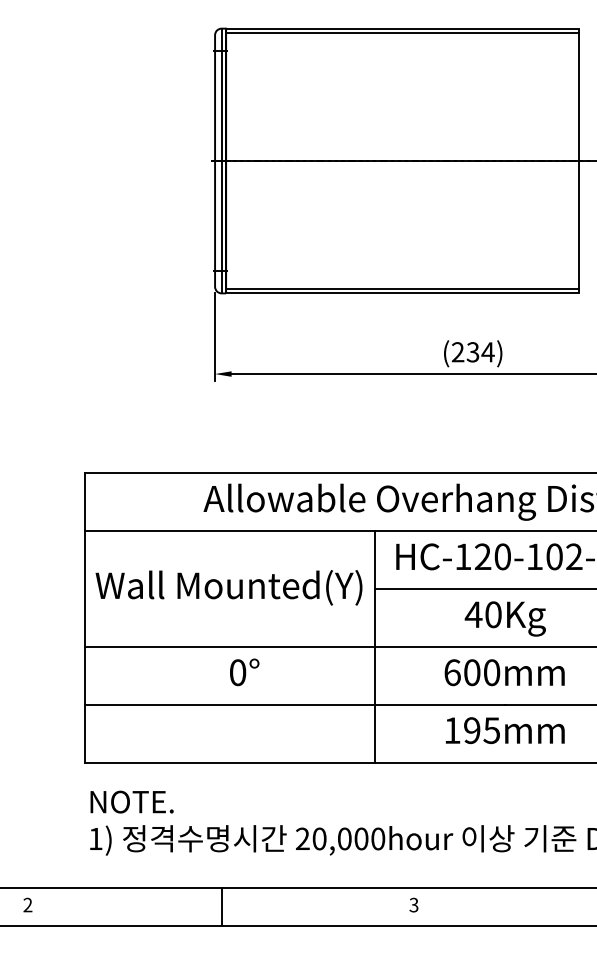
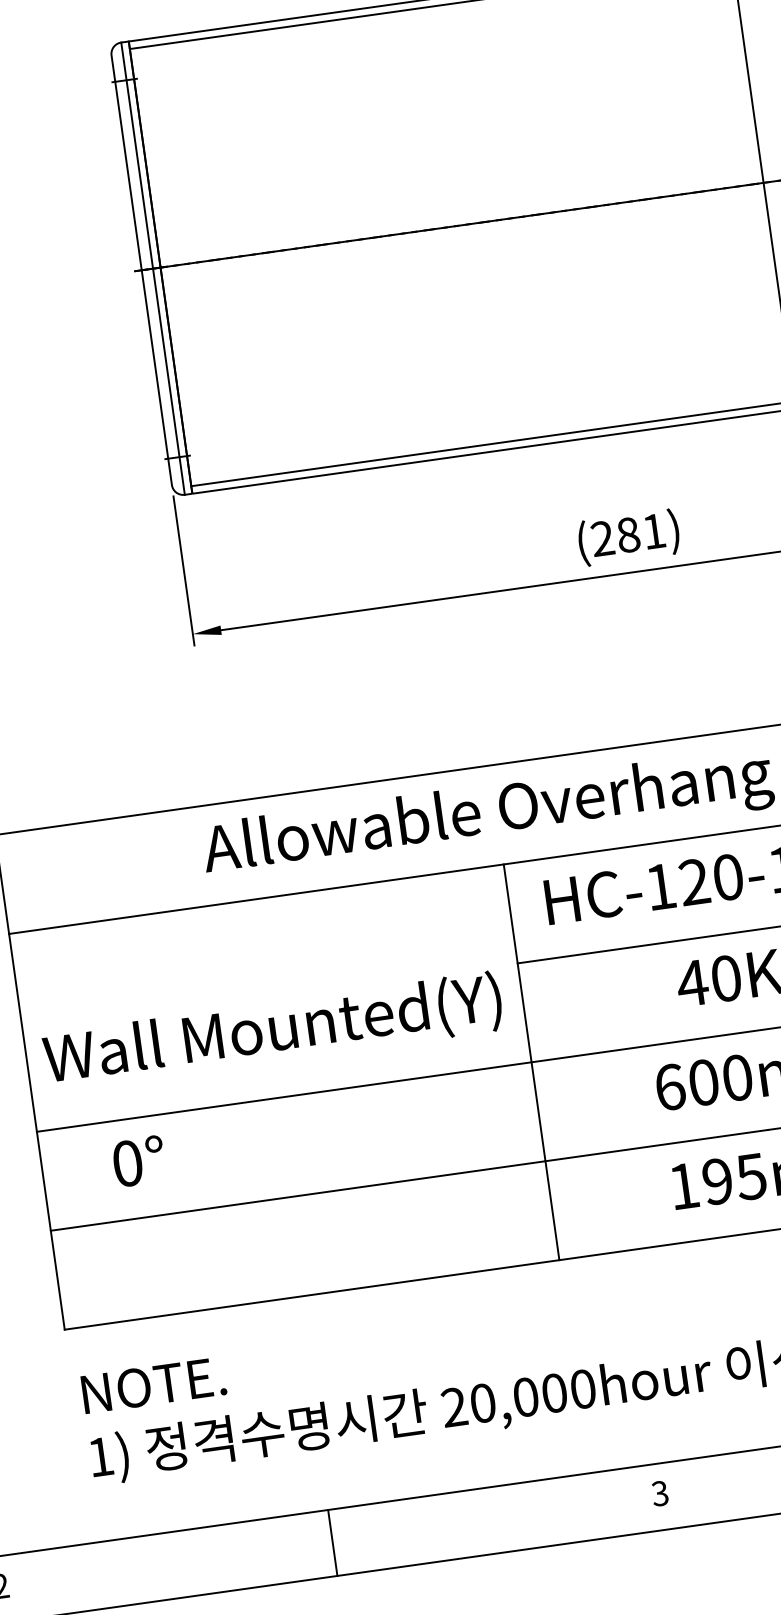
text: (480, 352) -> (641, 533), (234) -> (281)
text: (228, 587) -> (272, 1031), moved
text: (244, 672) -> (138, 1161), moved

